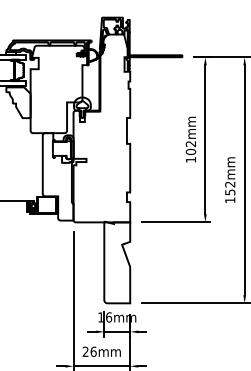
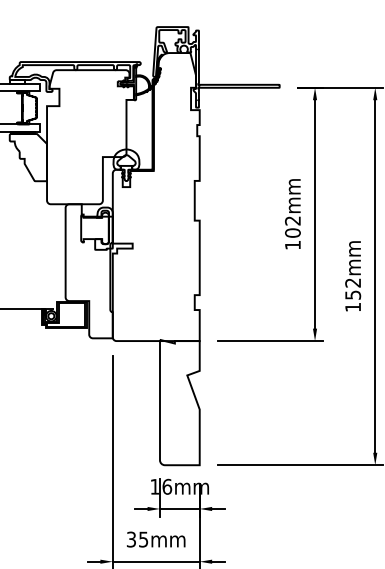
text: (89, 351) -> (137, 539), 26mm -> 35mm

